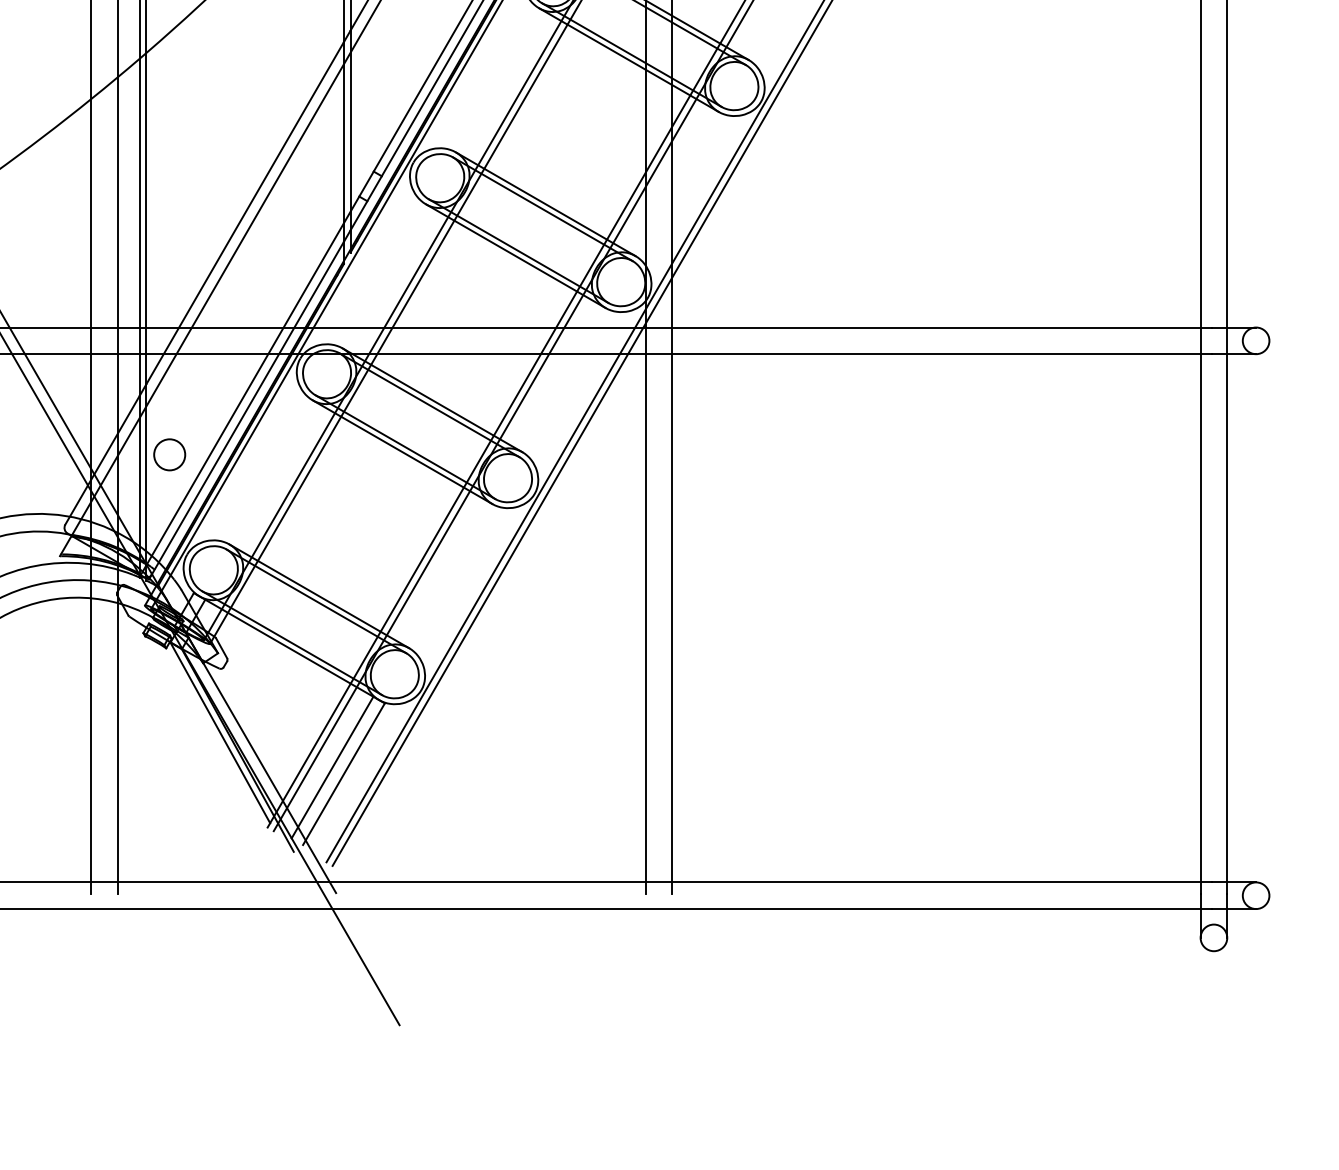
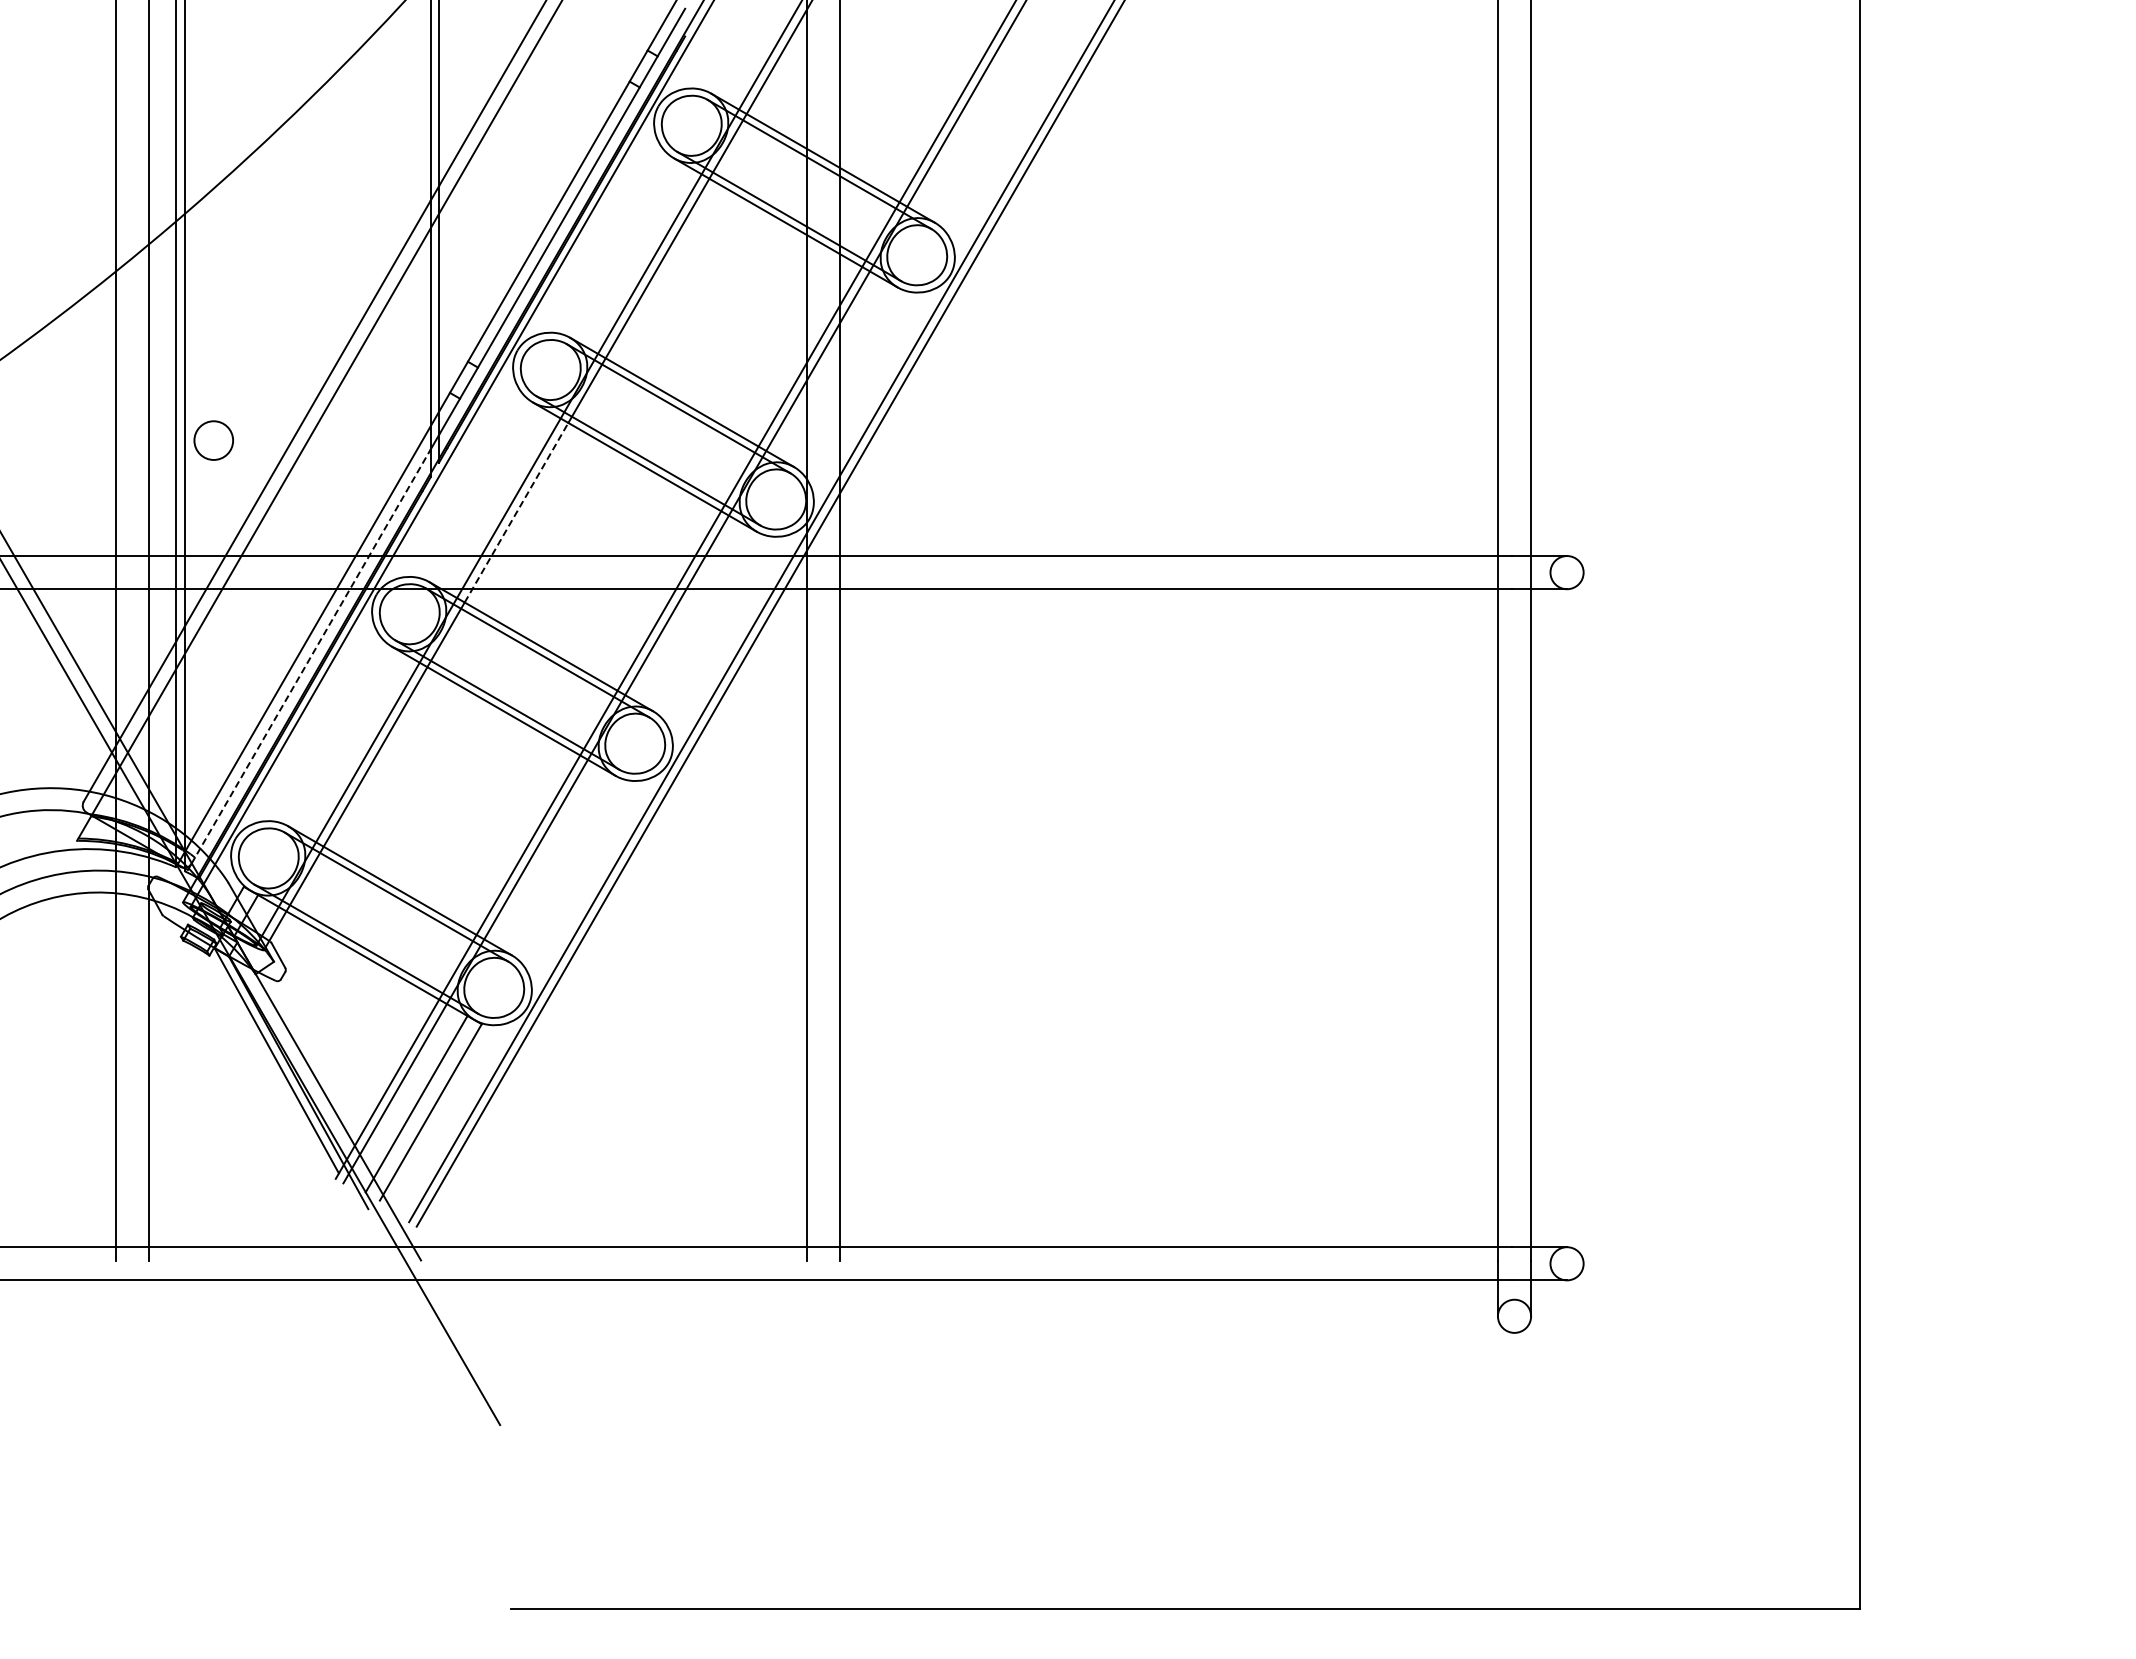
line: (412, 292) -> (516, 512), solid -> dashed
line: (248, 408) -> (311, 656), solid -> dashed
circle: (169, 454) -> (213, 440), moved

